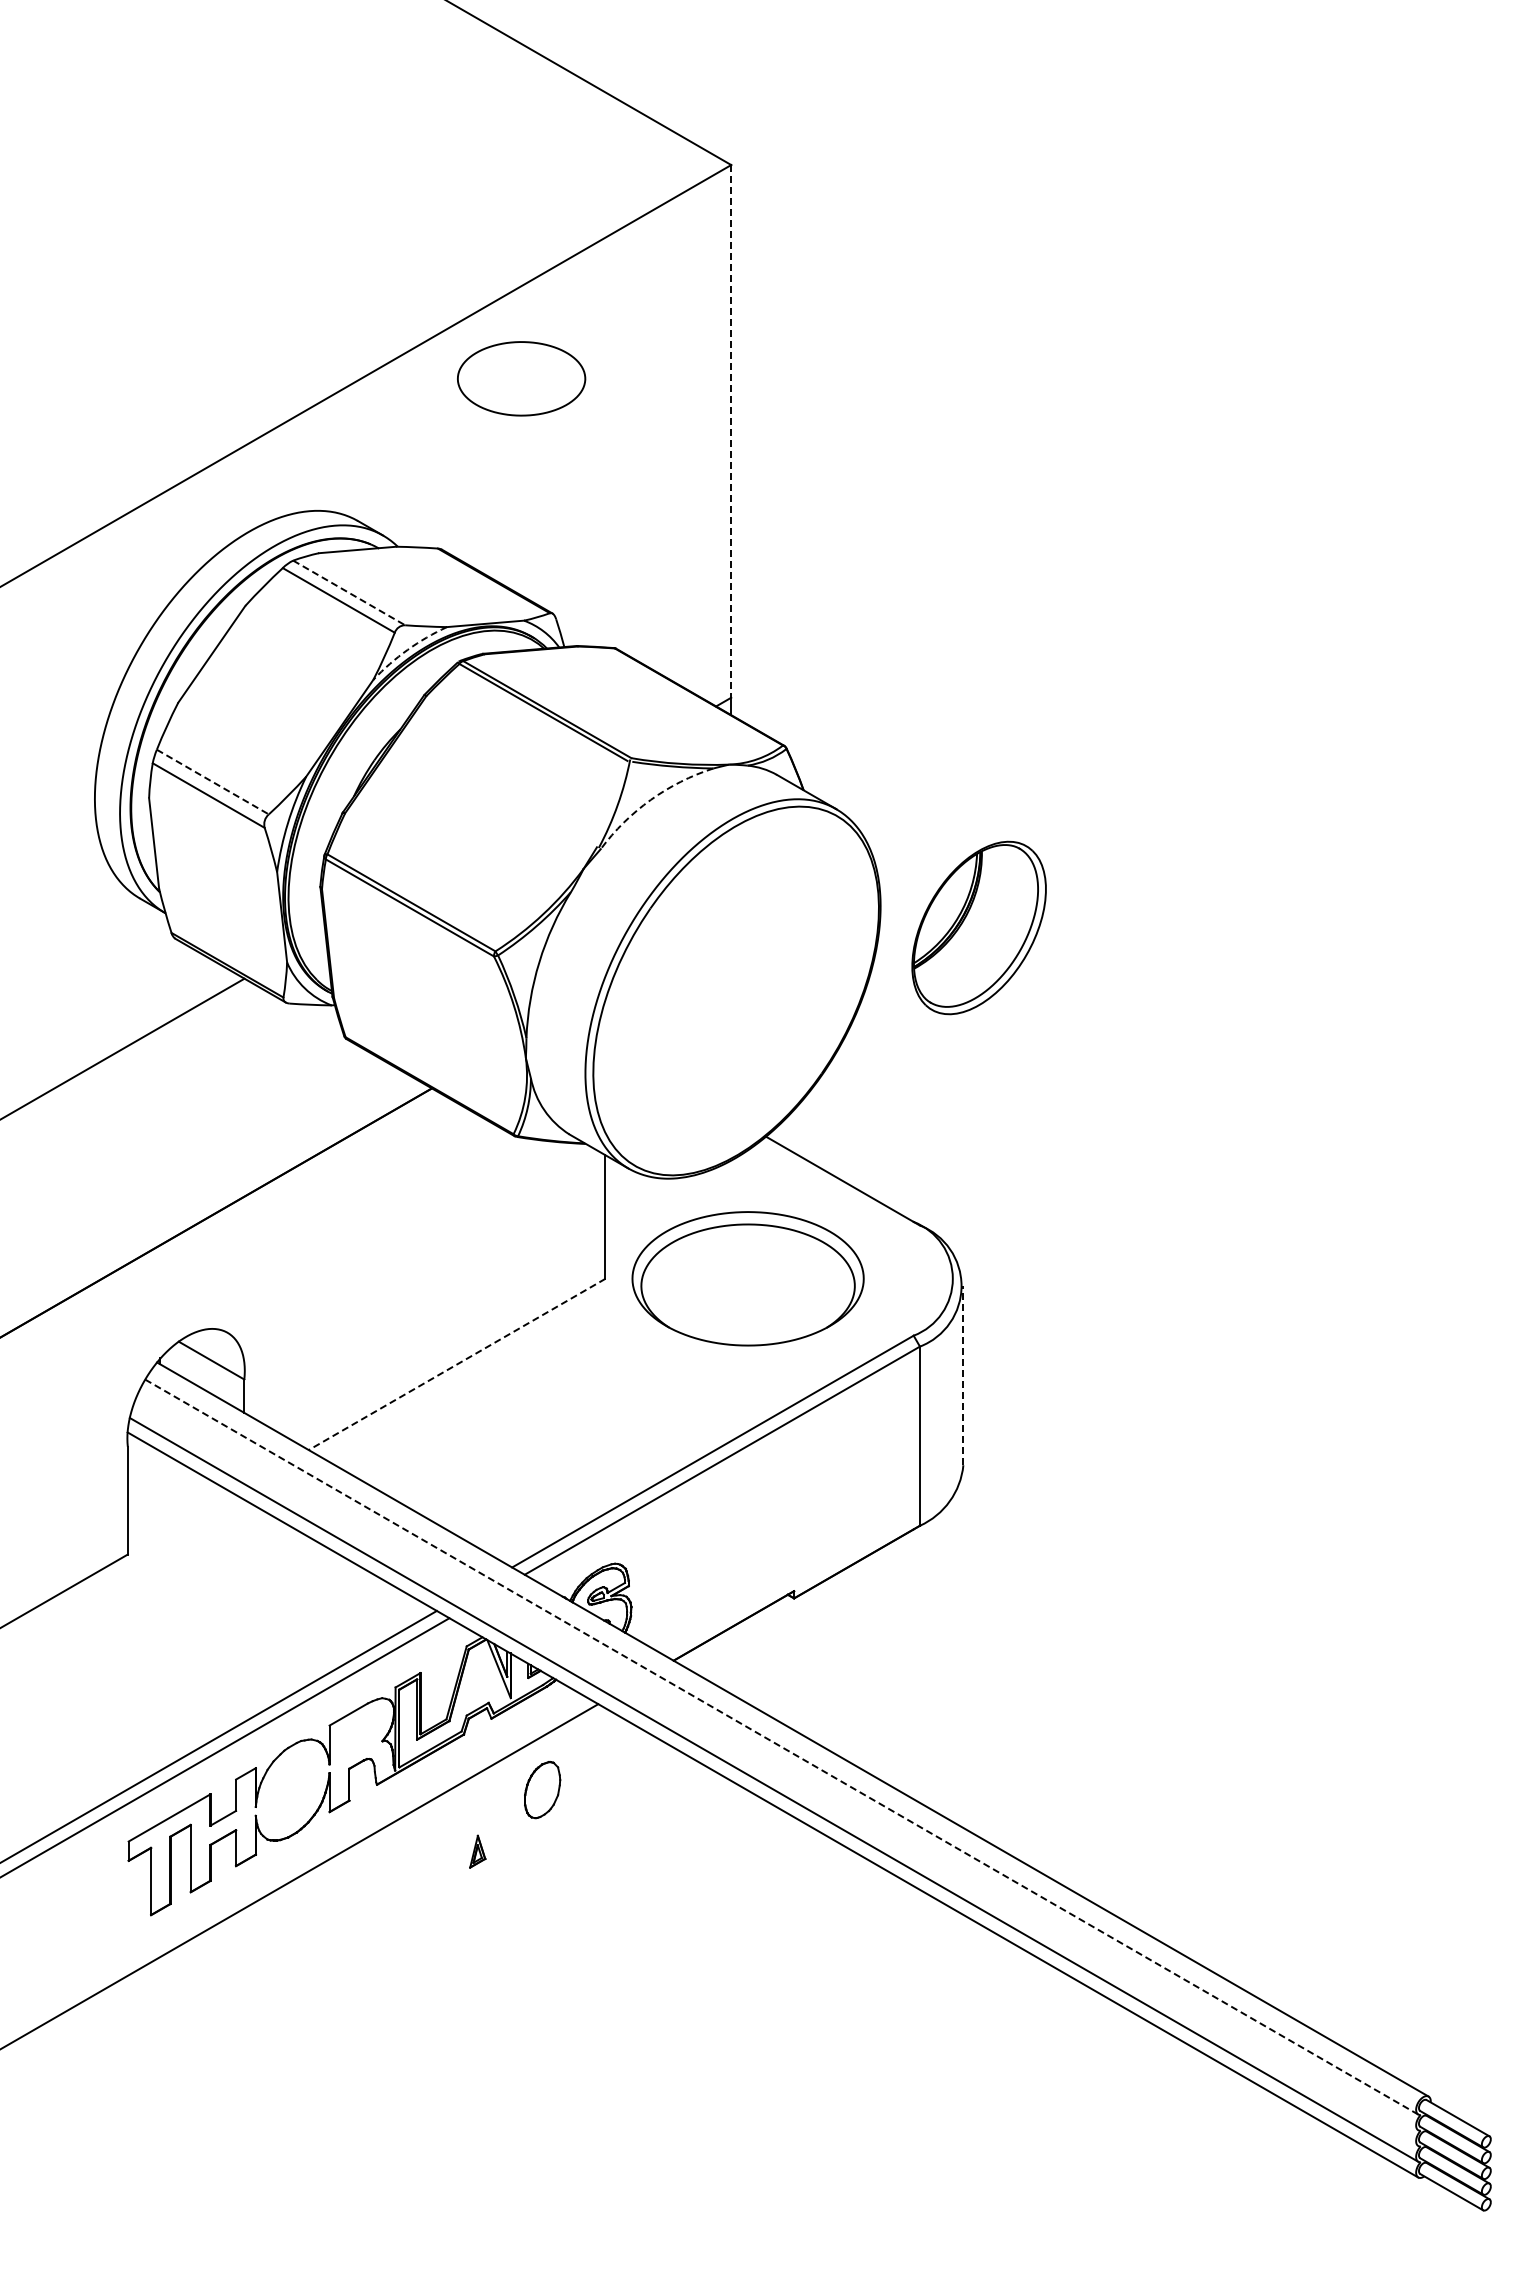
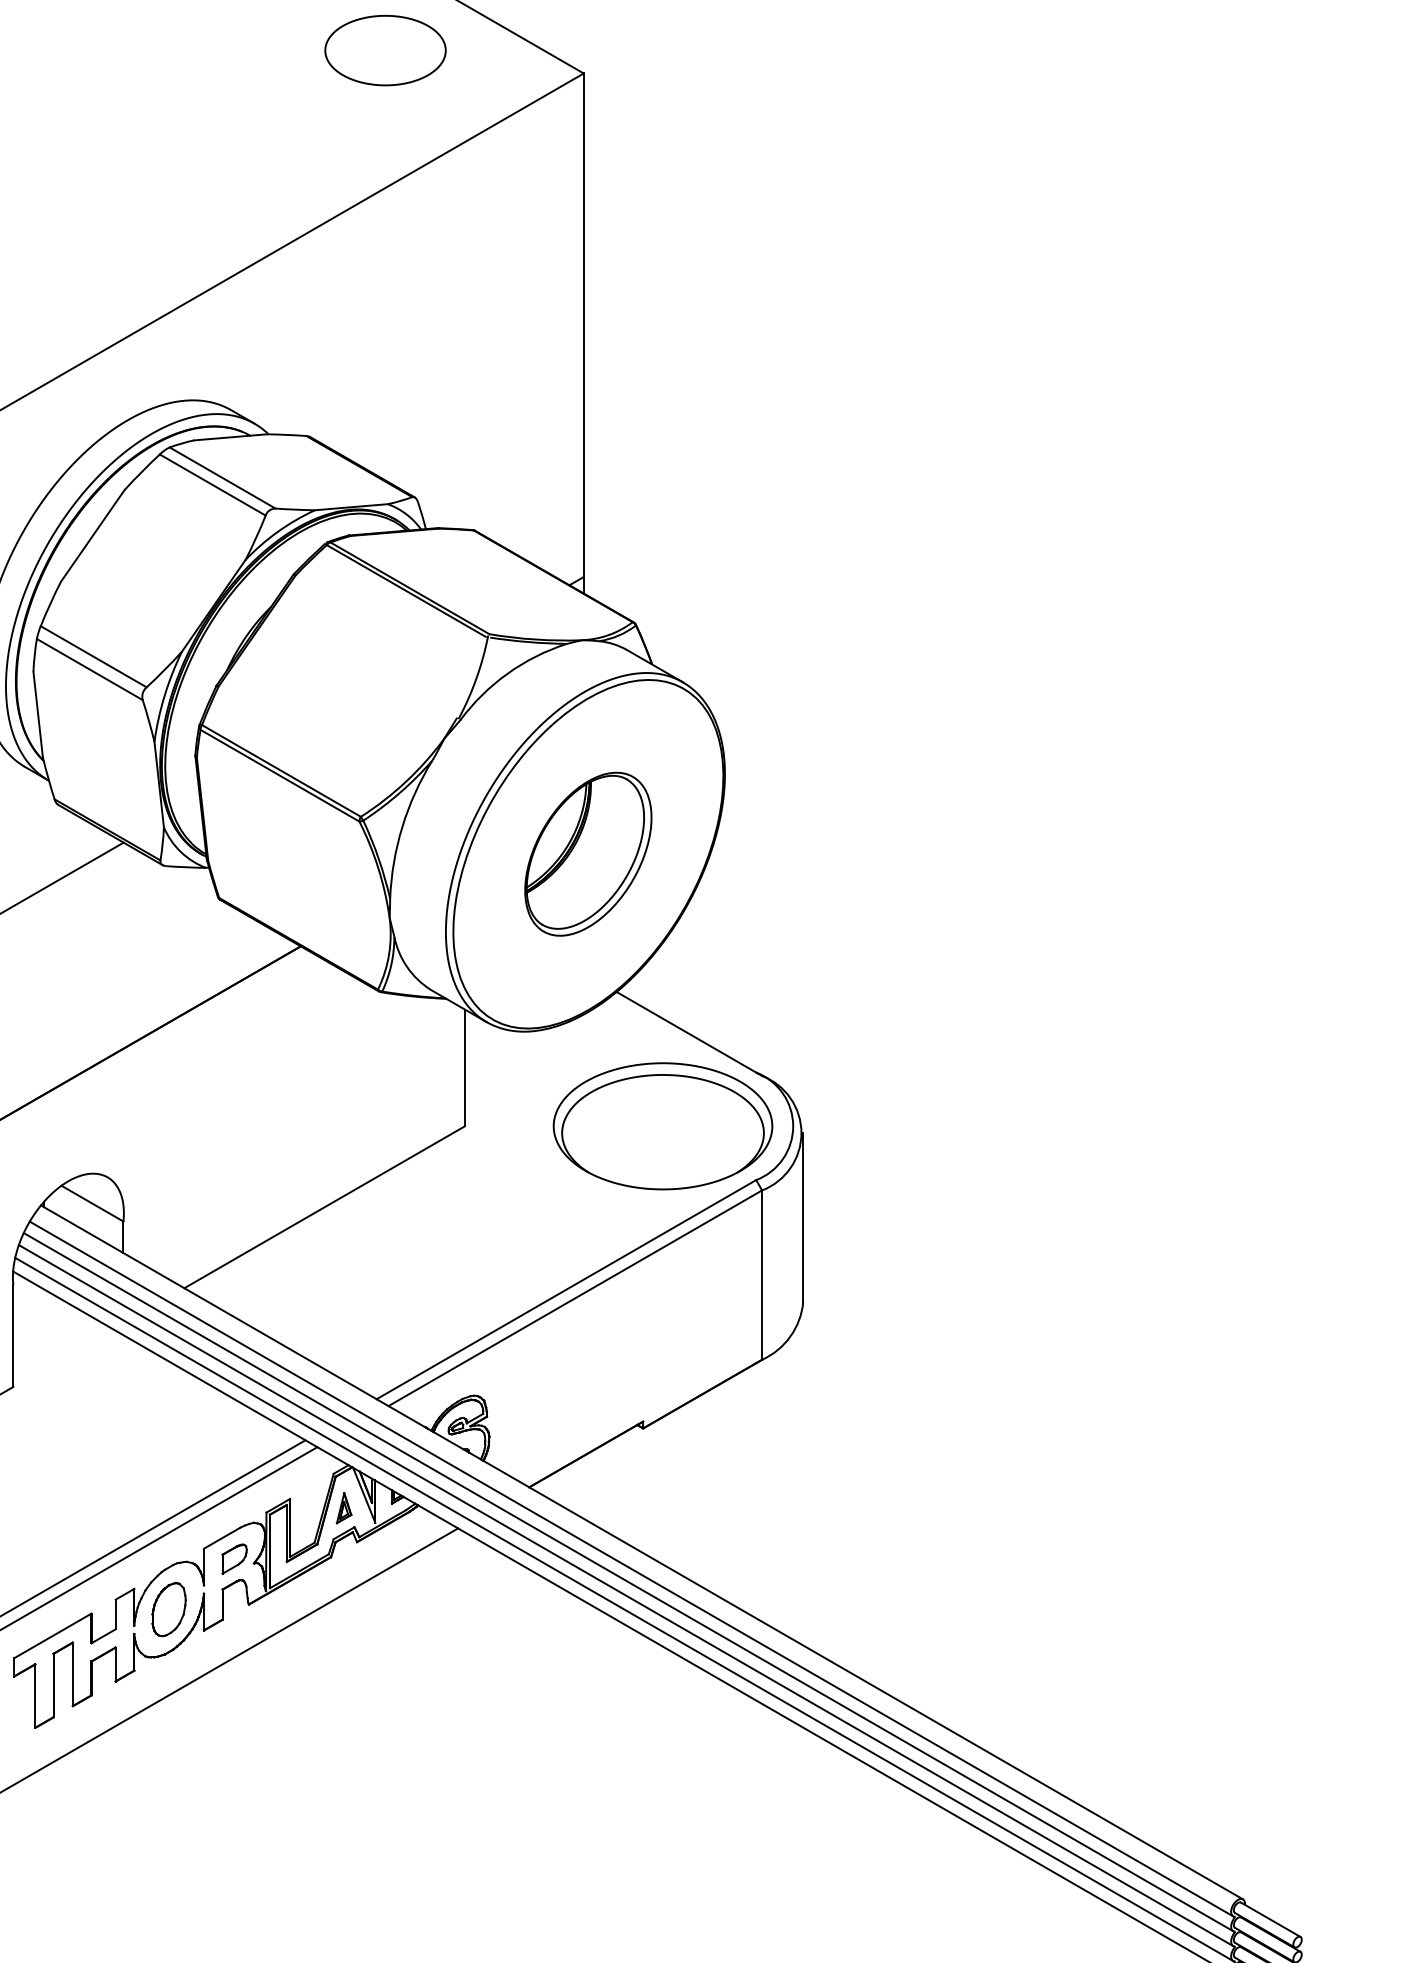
part: (521, 378) -> (385, 50), moved
line: (731, 431) -> (583, 325), dashed -> solid
line: (349, 592) -> (222, 477), dashed -> solid
arc: (407, 649) -> (277, 531), dashed -> solid
line: (212, 782) -> (93, 657), dashed -> solid
arc: (650, 799) -> (507, 673), dashed -> solid
part: (978, 927) -> (587, 853), moved
part: (747, 1278) -> (662, 1126), moved
line: (456, 1364) -> (324, 1207), dashed -> solid
line: (963, 1375) -> (803, 1217), dashed -> solid
part: (361, 1736) -> (234, 1558), added
line: (781, 1747) -> (631, 1569), dashed -> solid
line: (778, 1760) -> (628, 1581), added
line: (775, 1775) -> (625, 1595), added
part: (542, 1790) -> (168, 1610), moved
part: (477, 1851) -> (343, 1507), moved

